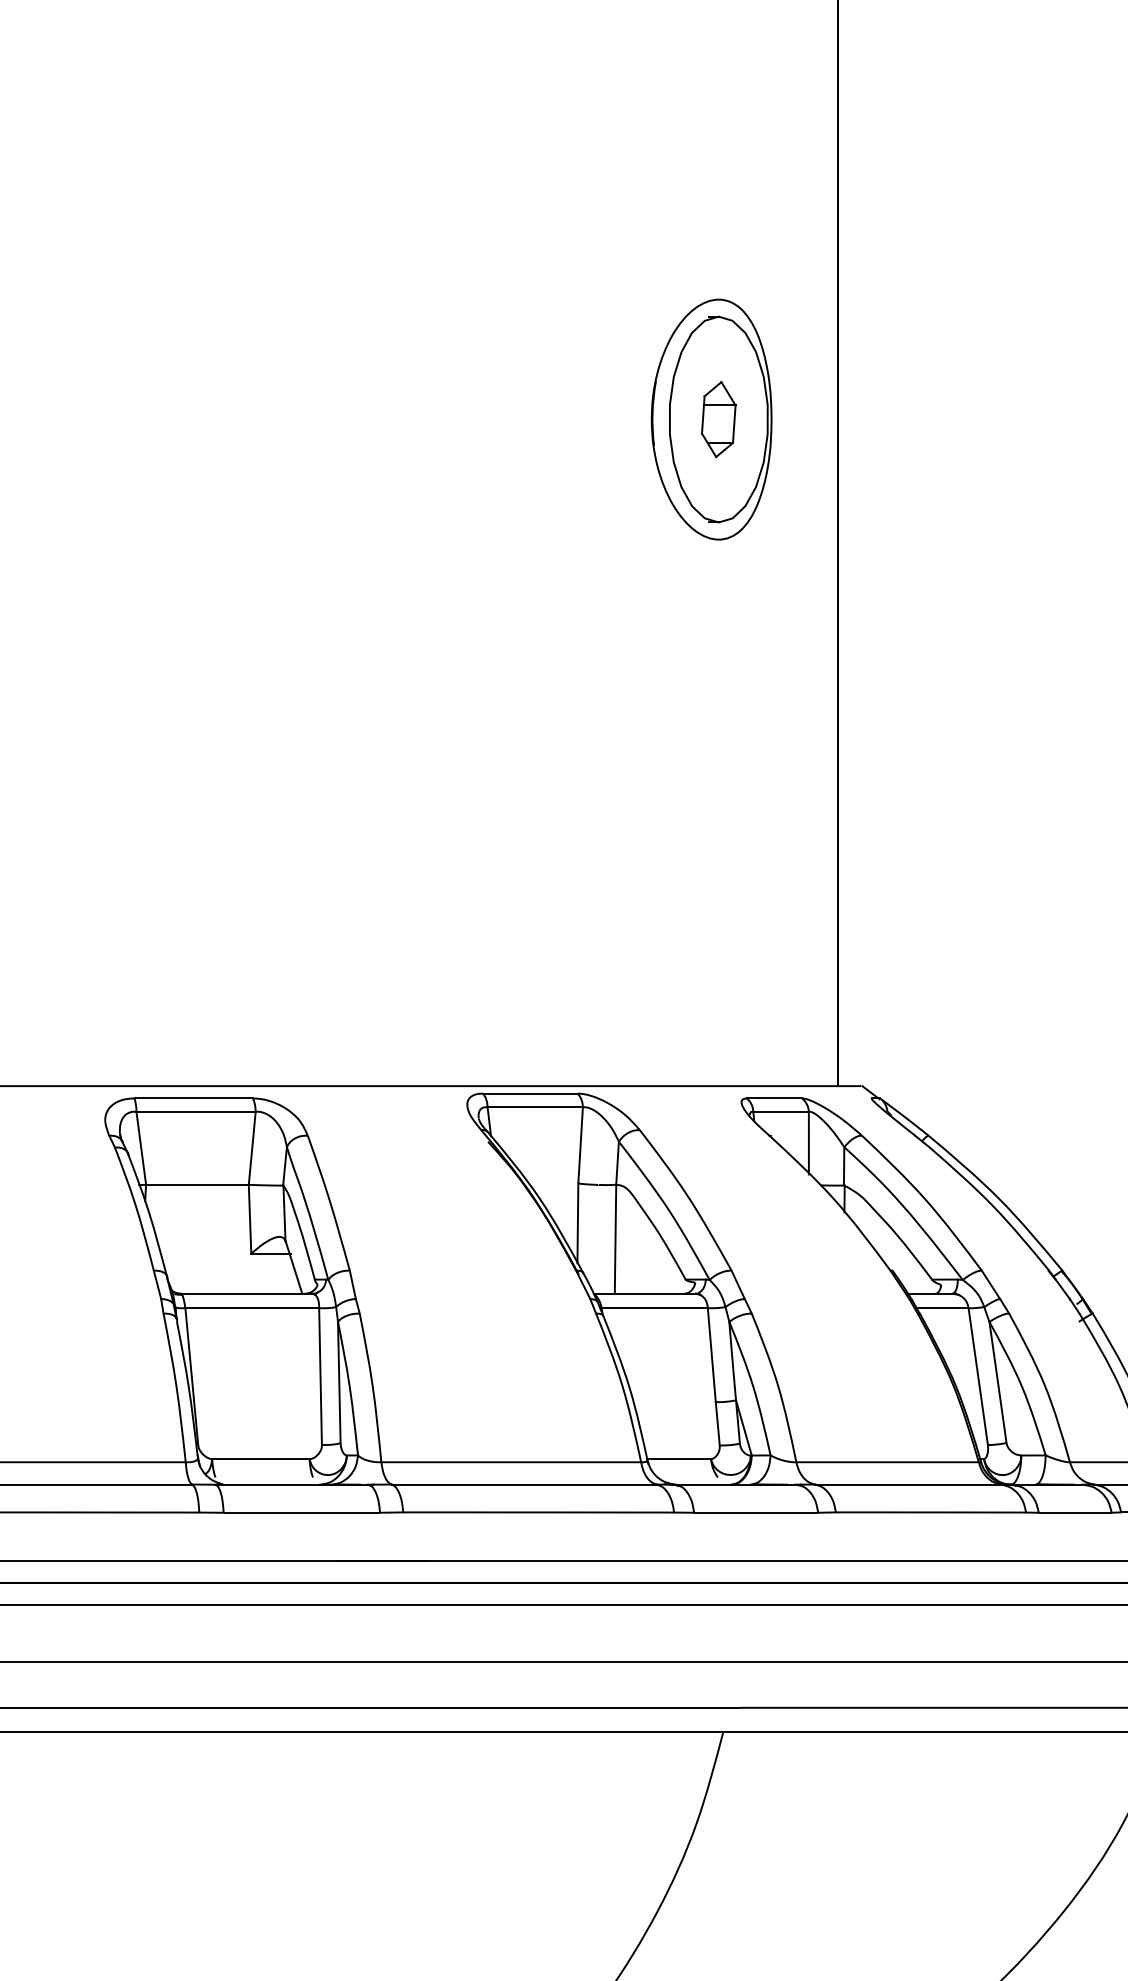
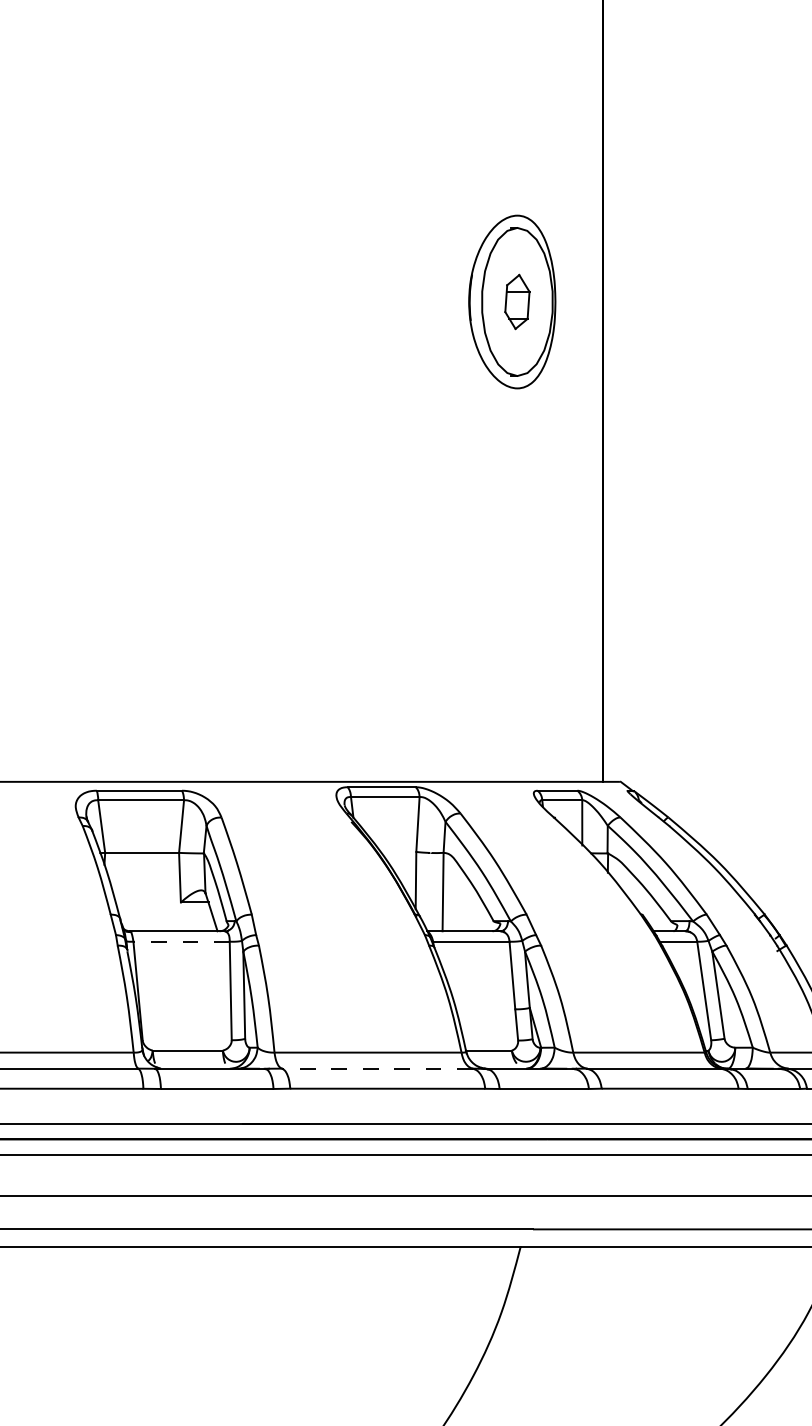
line: (252, 1307) -> (181, 941), solid -> dashed
line: (523, 1484) -> (376, 1068), solid -> dashed

